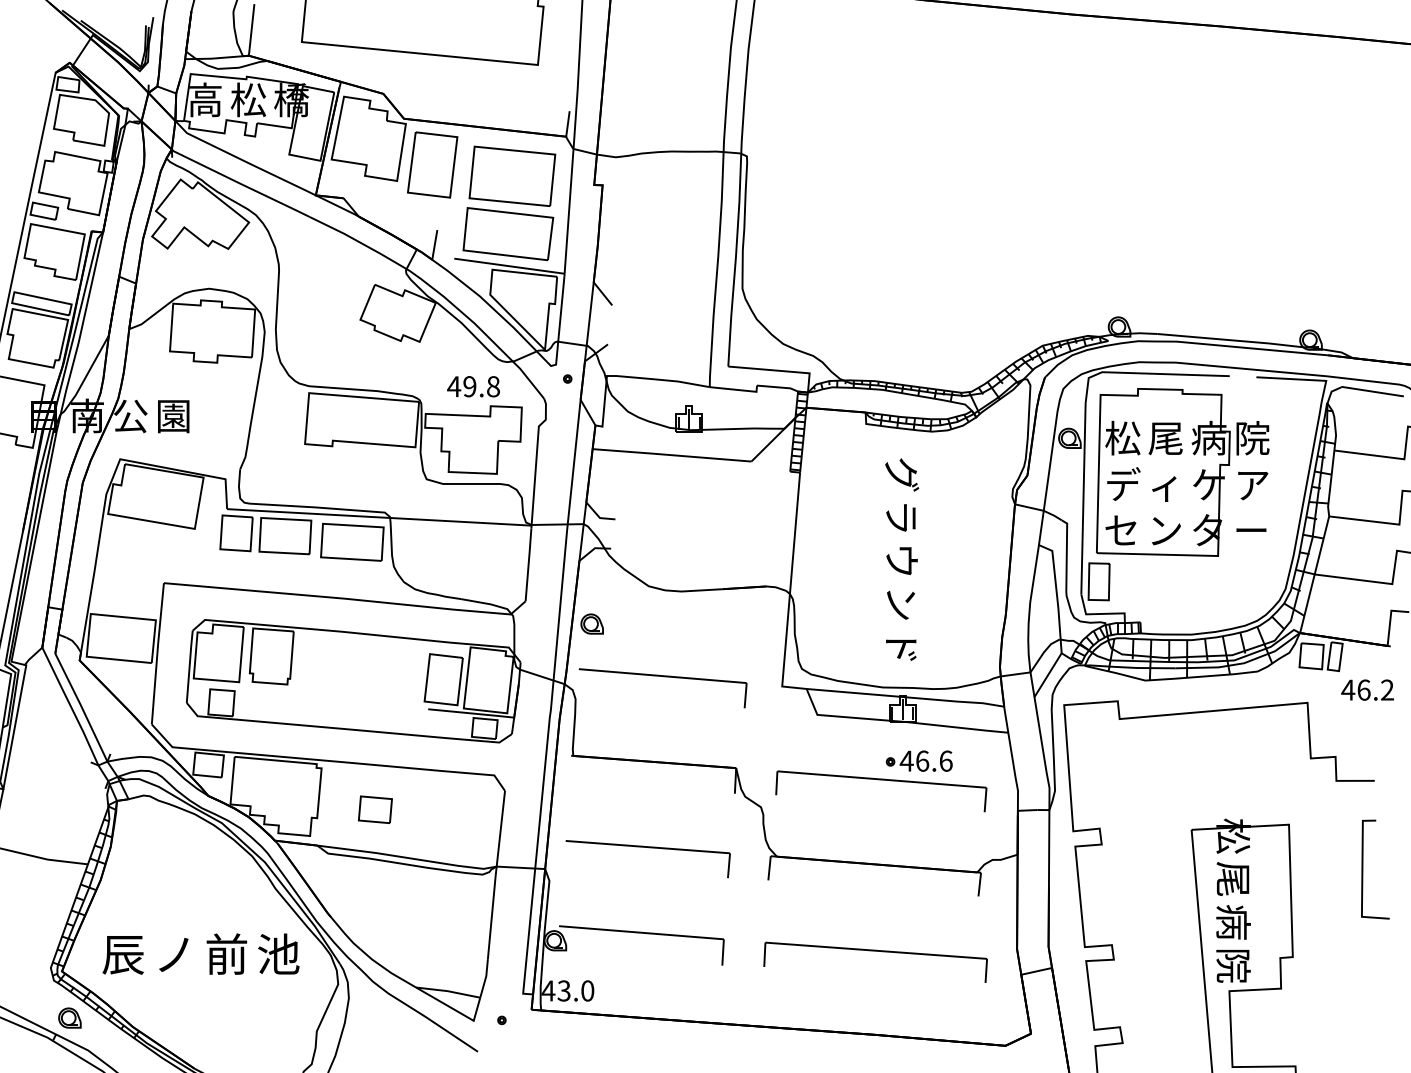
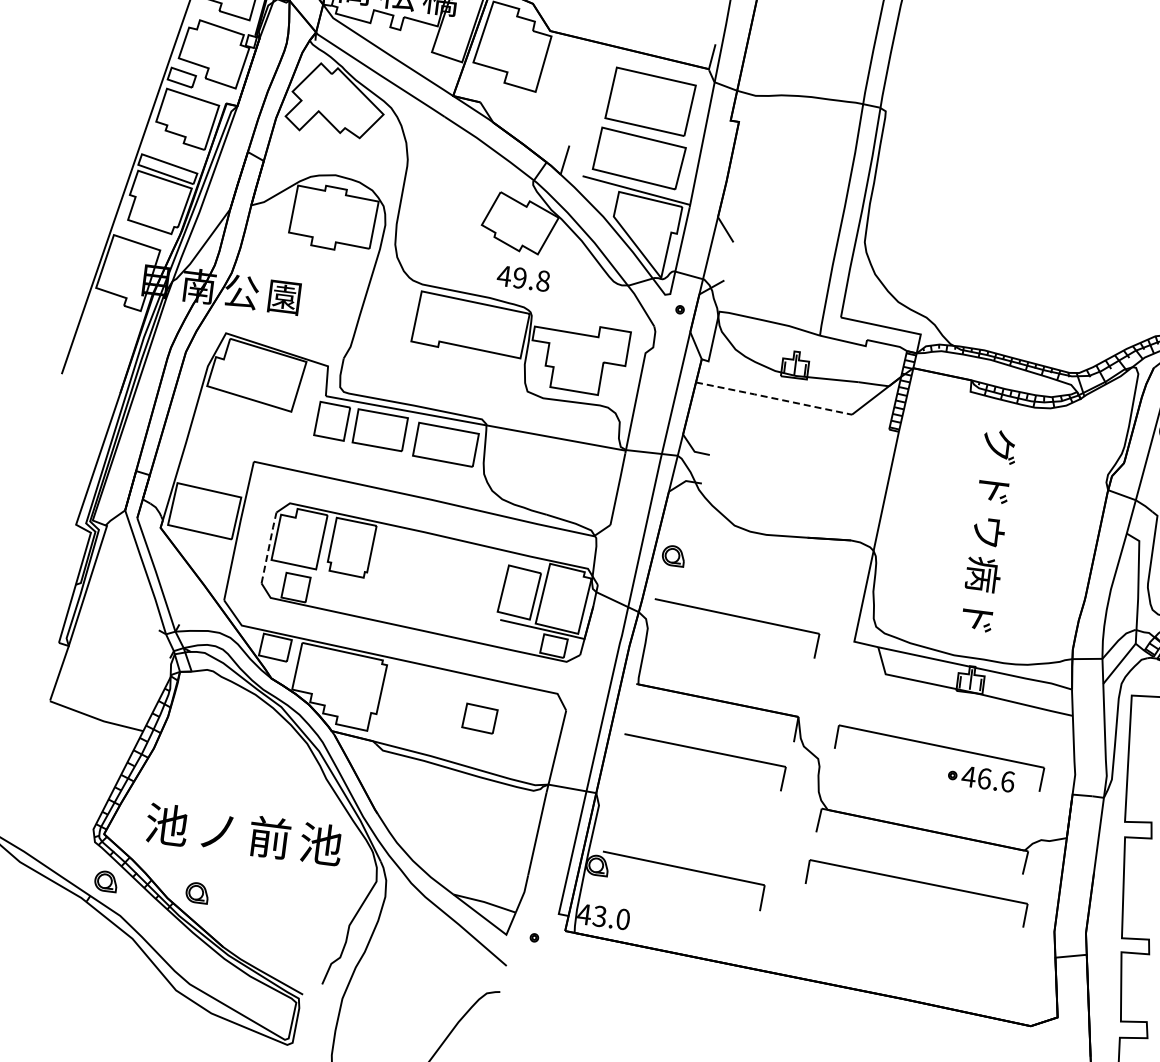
part: (432, 164) -> (572, 80), removed
text: (473, 386) -> (523, 278), moved
line: (671, 455) -> (773, 398), solid -> dashed
text: (901, 517) -> (993, 489), ラ -> ド
text: (901, 603) -> (983, 574), ン -> 病
line: (189, 666) -> (268, 547), solid -> dashed
part: (918, 760) -> (980, 777), moved
part: (375, 809) -> (480, 718), moved
part: (648, 848) -> (705, 751), moved
part: (875, 951) -> (917, 882), moved
text: (123, 953) -> (167, 824), 辰 -> 池
part: (161, 1017) -> (197, 892), added

